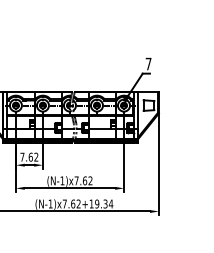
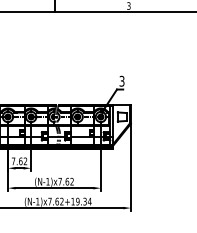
text: (147, 63) -> (121, 80), 7 -> 3

